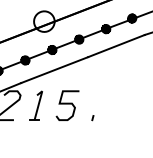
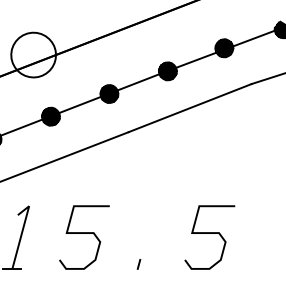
curve: (125, 104) -> (209, 234), added

